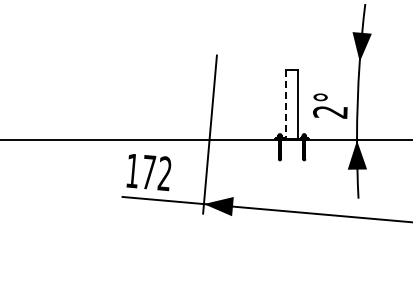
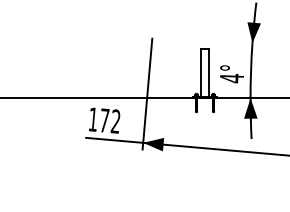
line: (286, 104) -> (201, 73), dashed -> solid
text: (330, 112) -> (231, 78), 2° -> 4°

